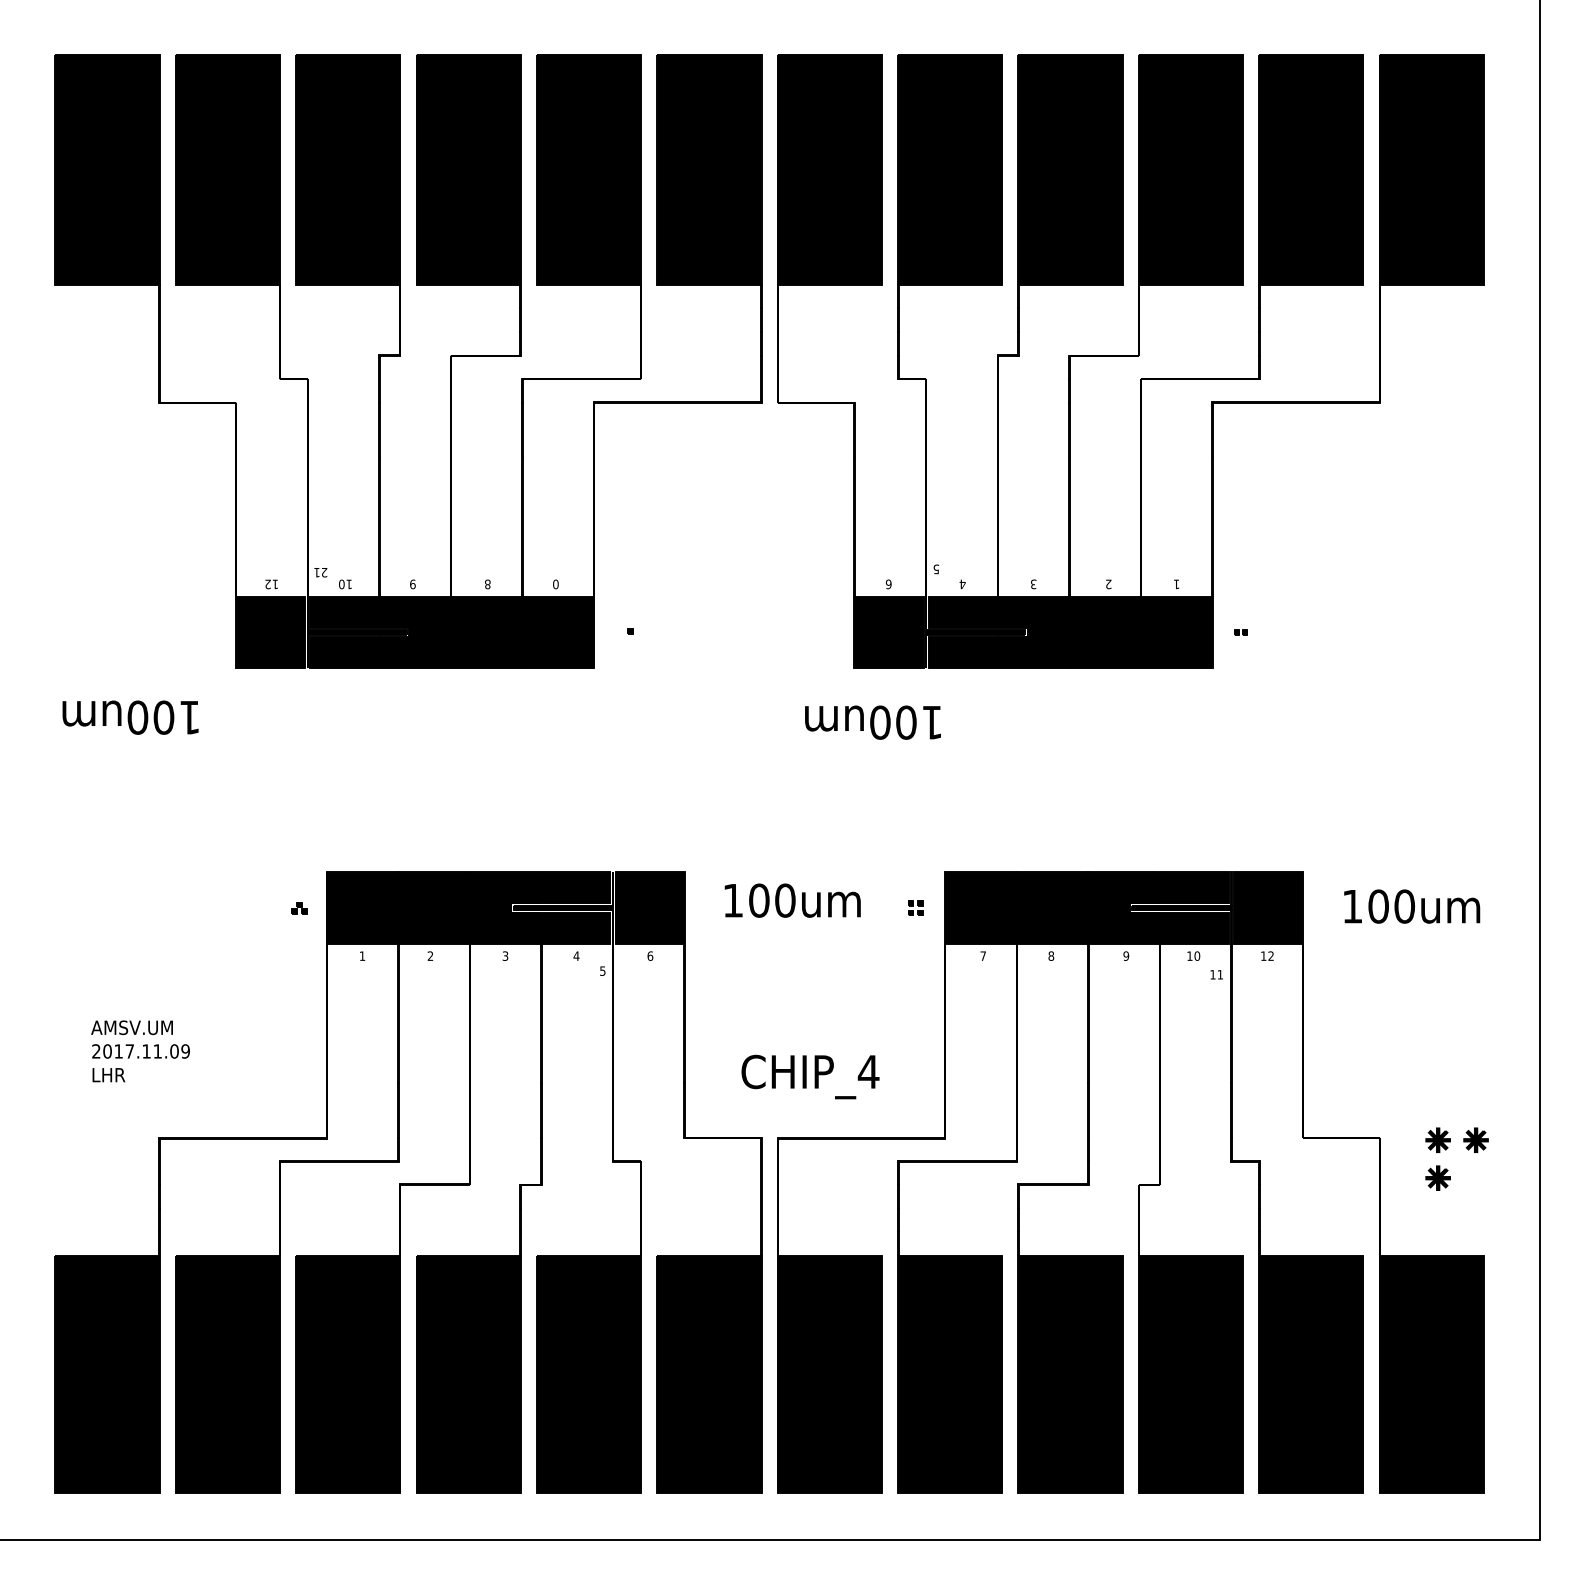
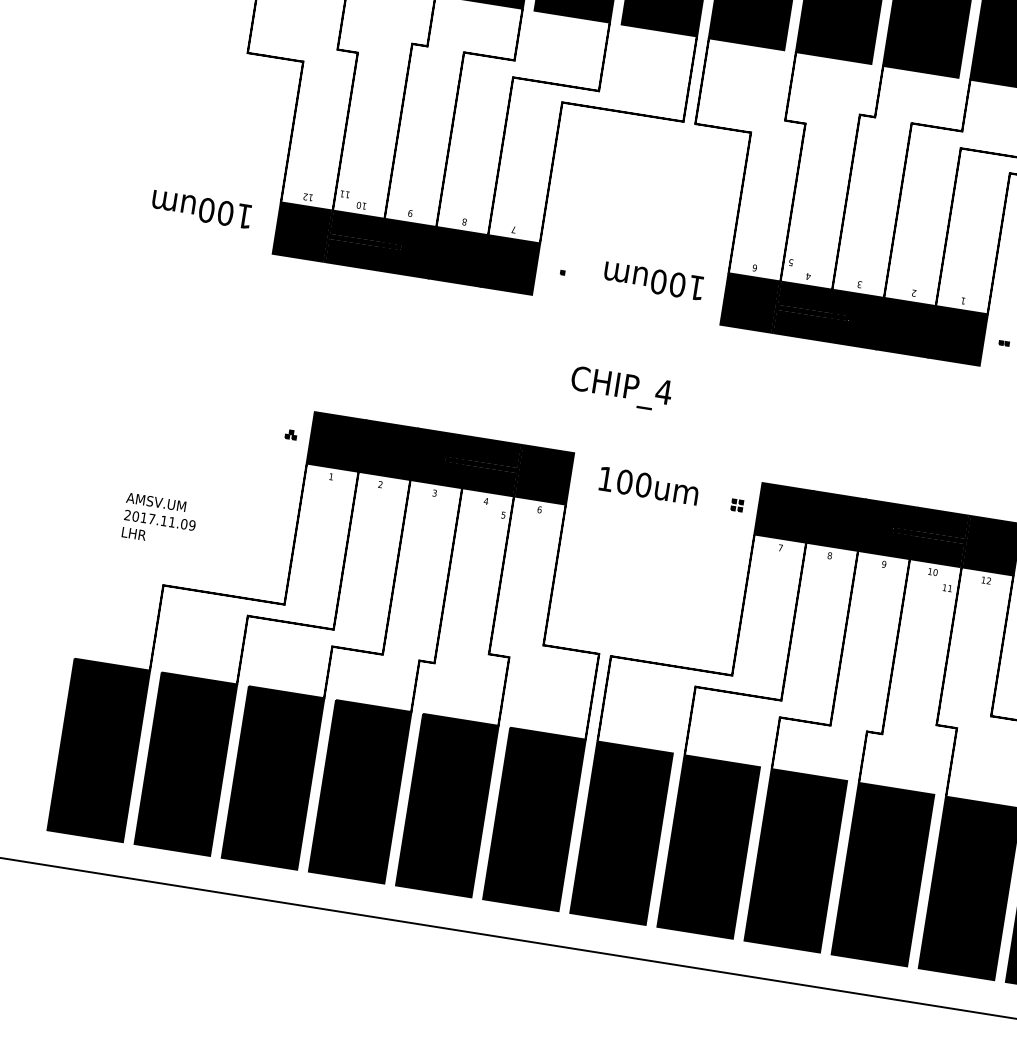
text: (324, 572) -> (347, 194), 21 -> 11
text: (555, 584) -> (513, 229), 0 -> 7
text: (130, 717) -> (201, 209), moved
text: (872, 722) -> (653, 280), moved
text: (810, 1076) -> (621, 388), moved

